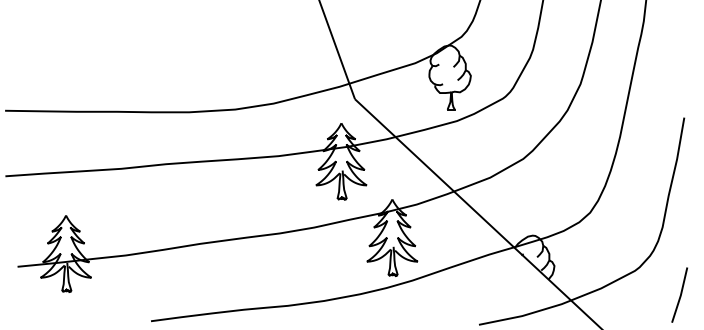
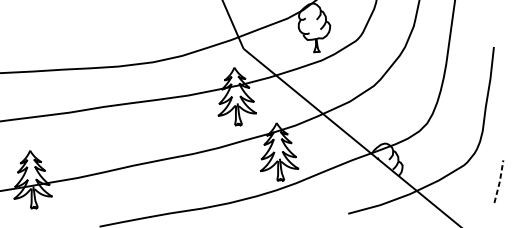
line: (680, 295) -> (499, 181), solid -> dashed

